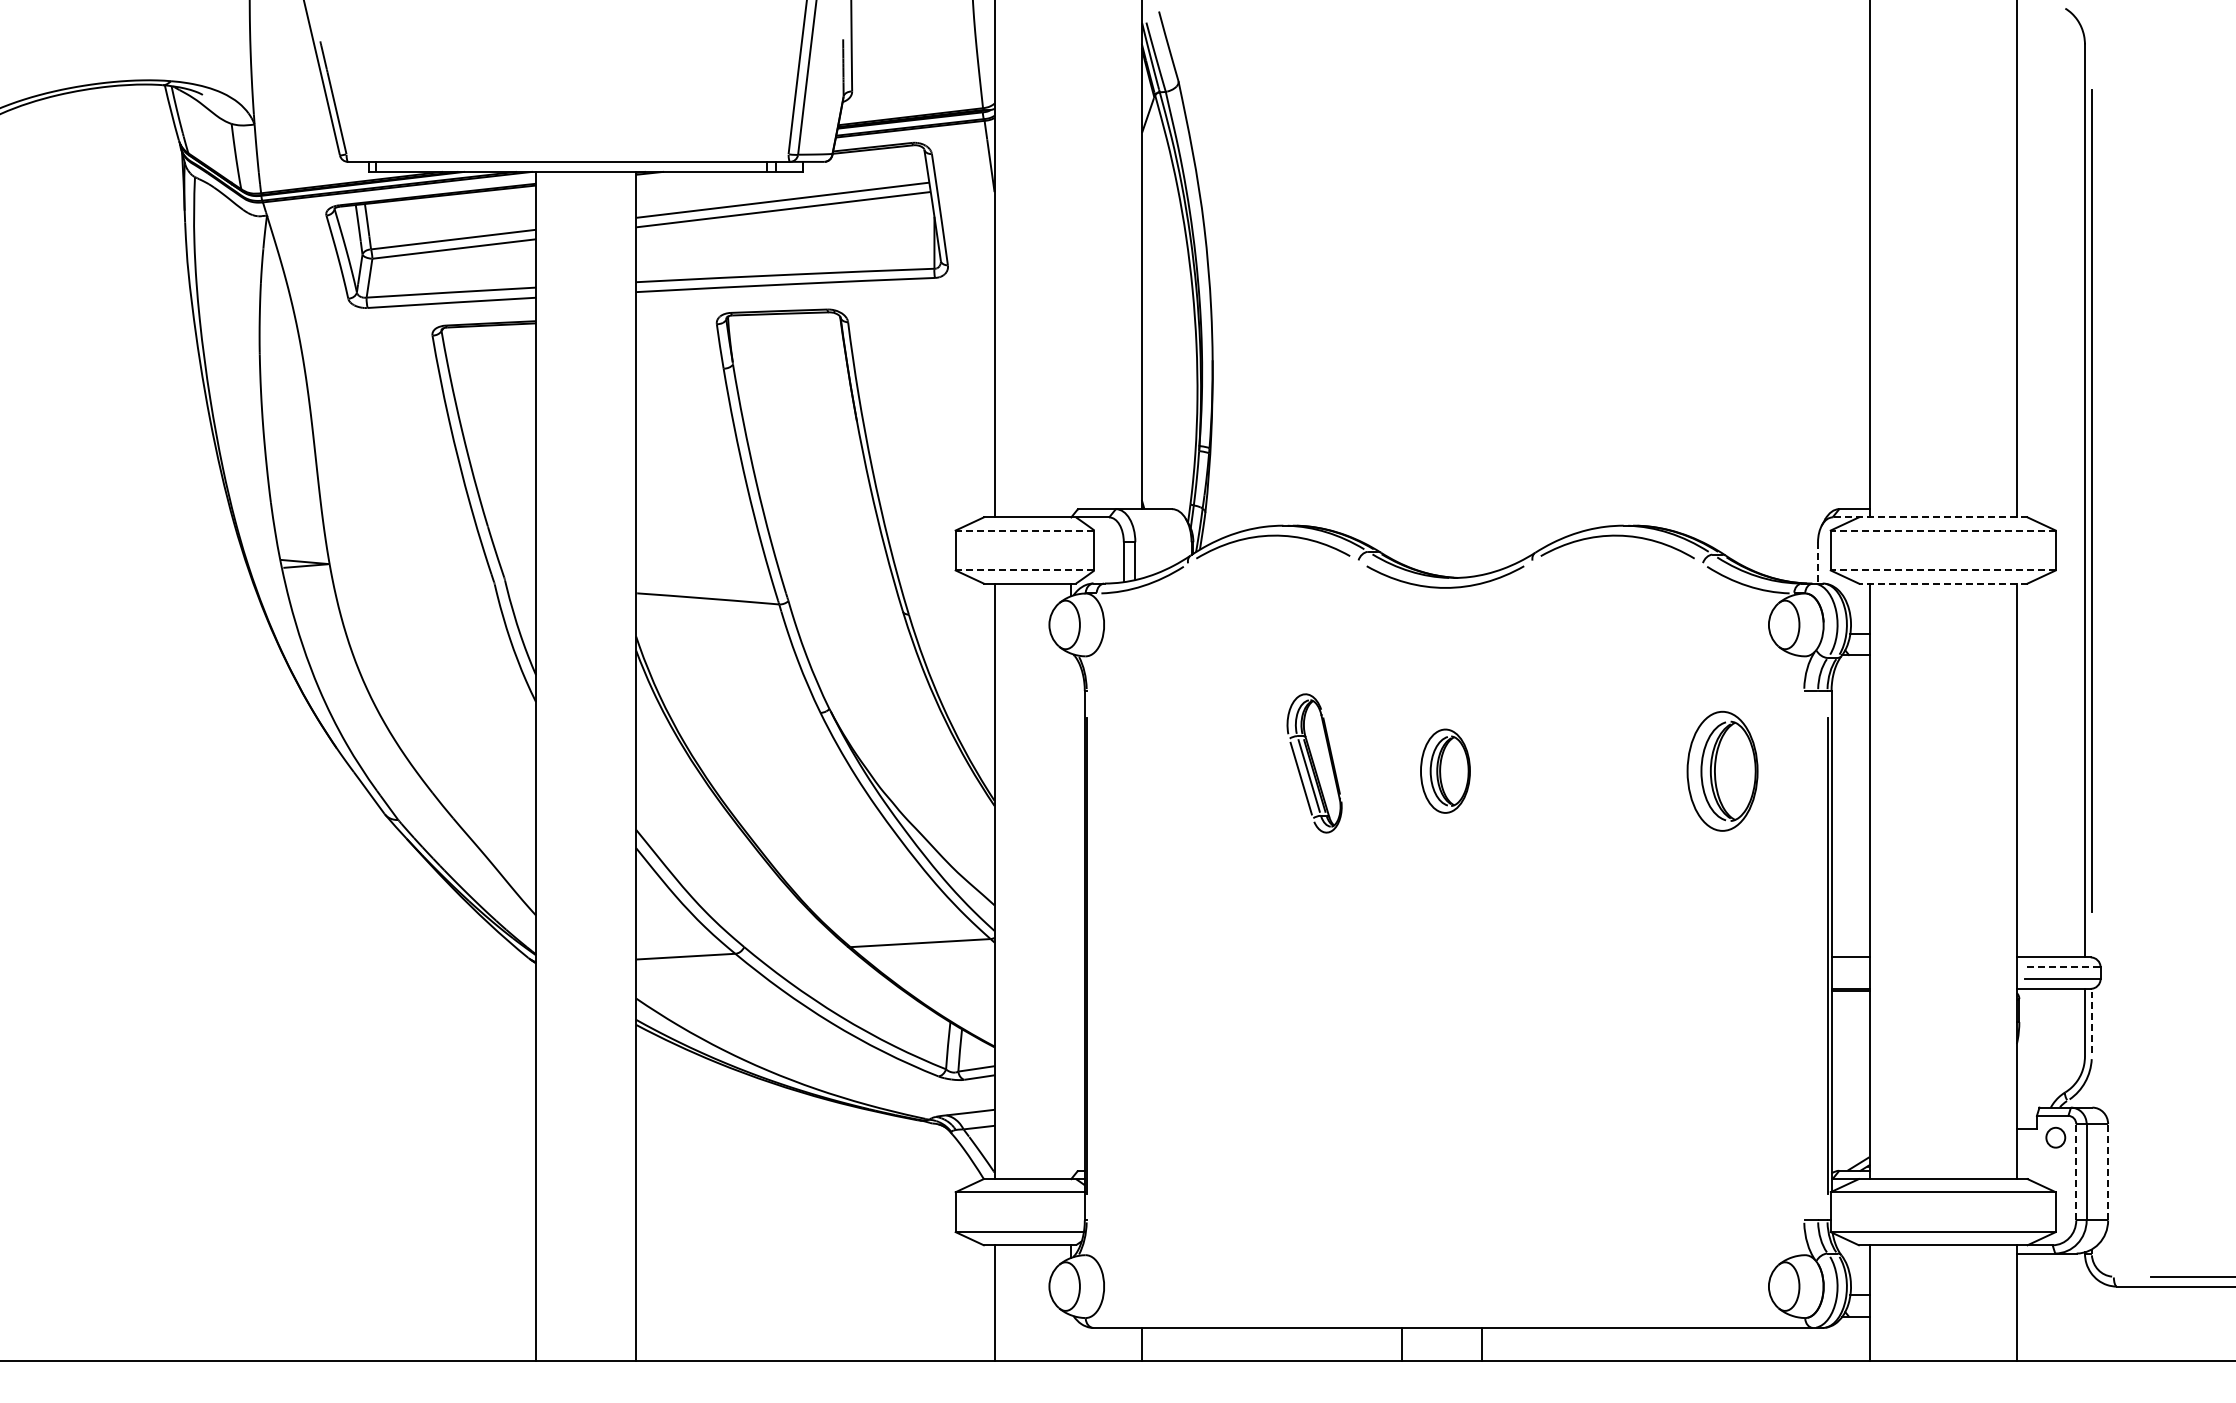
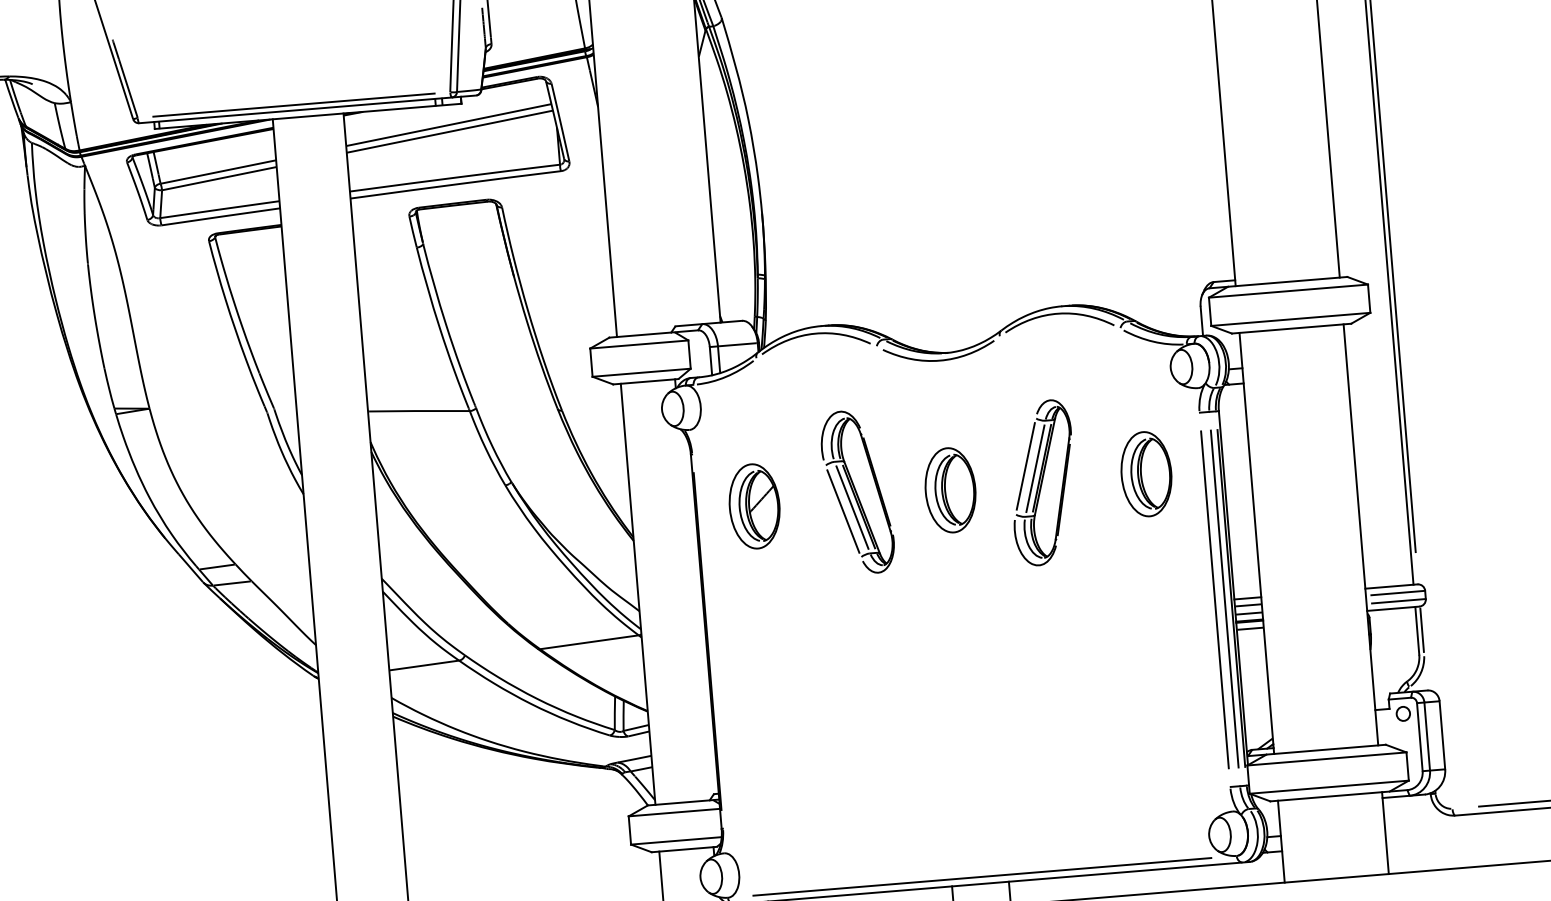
line: (567, 154) -> (293, 105), added
line: (1929, 517) -> (1278, 282), dashed -> solid
line: (1024, 530) -> (638, 344), dashed -> solid
line: (1942, 530) -> (1287, 291), dashed -> solid
line: (1163, 542) -> (737, 344), added
line: (1818, 562) -> (1202, 320), dashed -> solid
line: (1024, 570) -> (641, 372), dashed -> solid
line: (1942, 570) -> (1290, 319), dashed -> solid
line: (1942, 583) -> (1291, 328), dashed -> solid
part: (1314, 763) -> (857, 492), size x1.67
part: (1168, 770) -> (754, 505), added
part: (1445, 770) -> (950, 489), size x1.43
part: (1576, 771) -> (1043, 482), added
line: (406, 794) -> (217, 567), added
line: (425, 818) -> (232, 582), added
line: (1804, 955) -> (1215, 599), added
line: (1818, 955) -> (1225, 598), added
line: (1850, 967) -> (1248, 605), added
line: (2062, 967) -> (1398, 593), dashed -> solid
line: (1850, 978) -> (1248, 613), added
line: (1850, 1000) -> (1250, 628), added
line: (2091, 1022) -> (1421, 630), dashed -> solid
line: (2076, 1171) -> (1419, 736), dashed -> solid
line: (2108, 1171) -> (1442, 734), dashed -> solid
line: (1445, 1318) -> (982, 877), added

